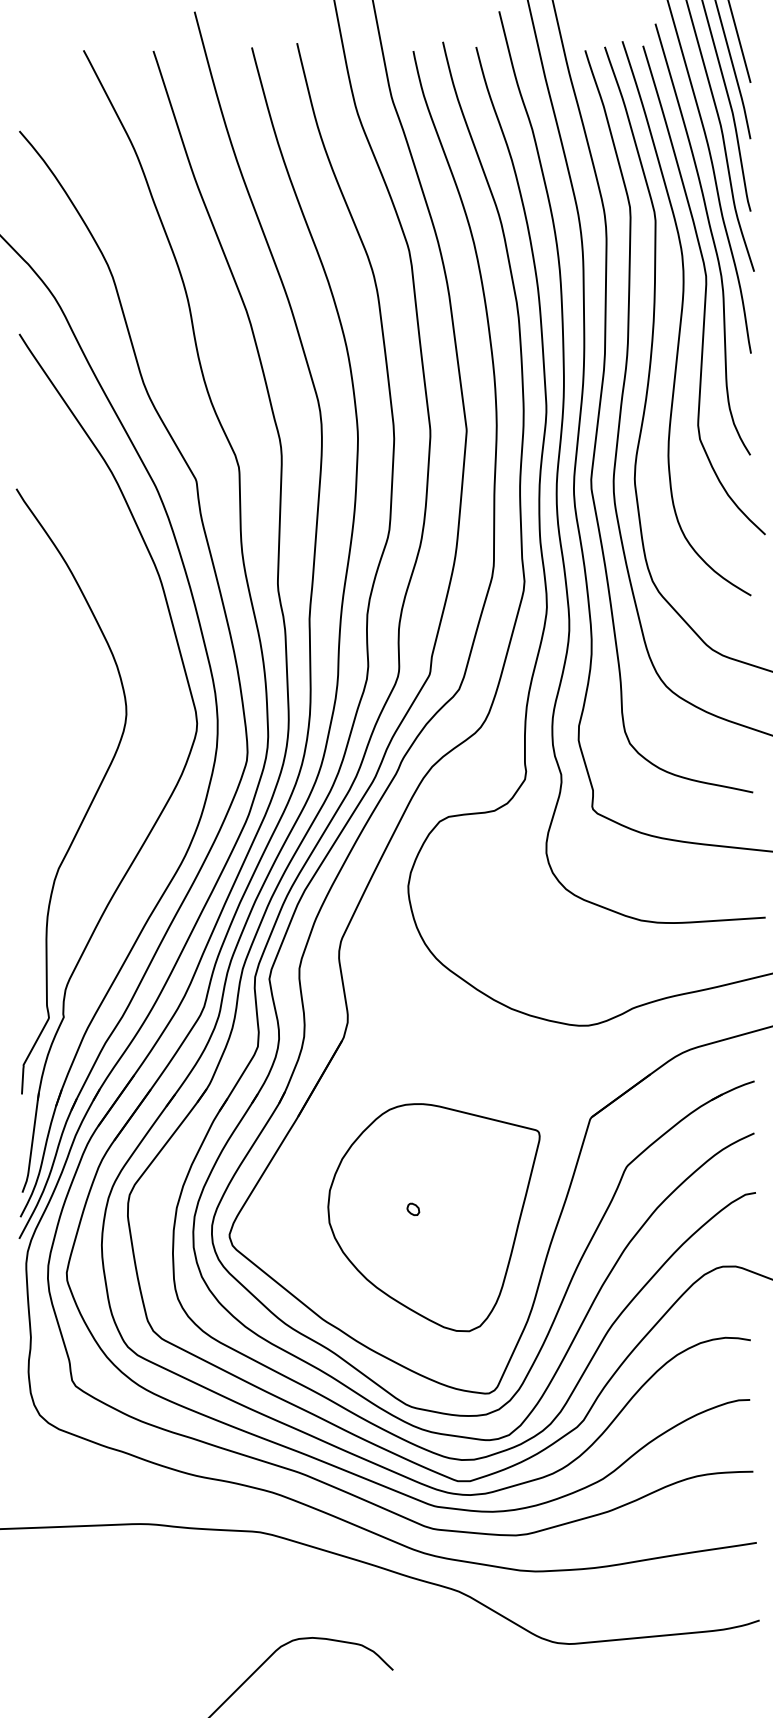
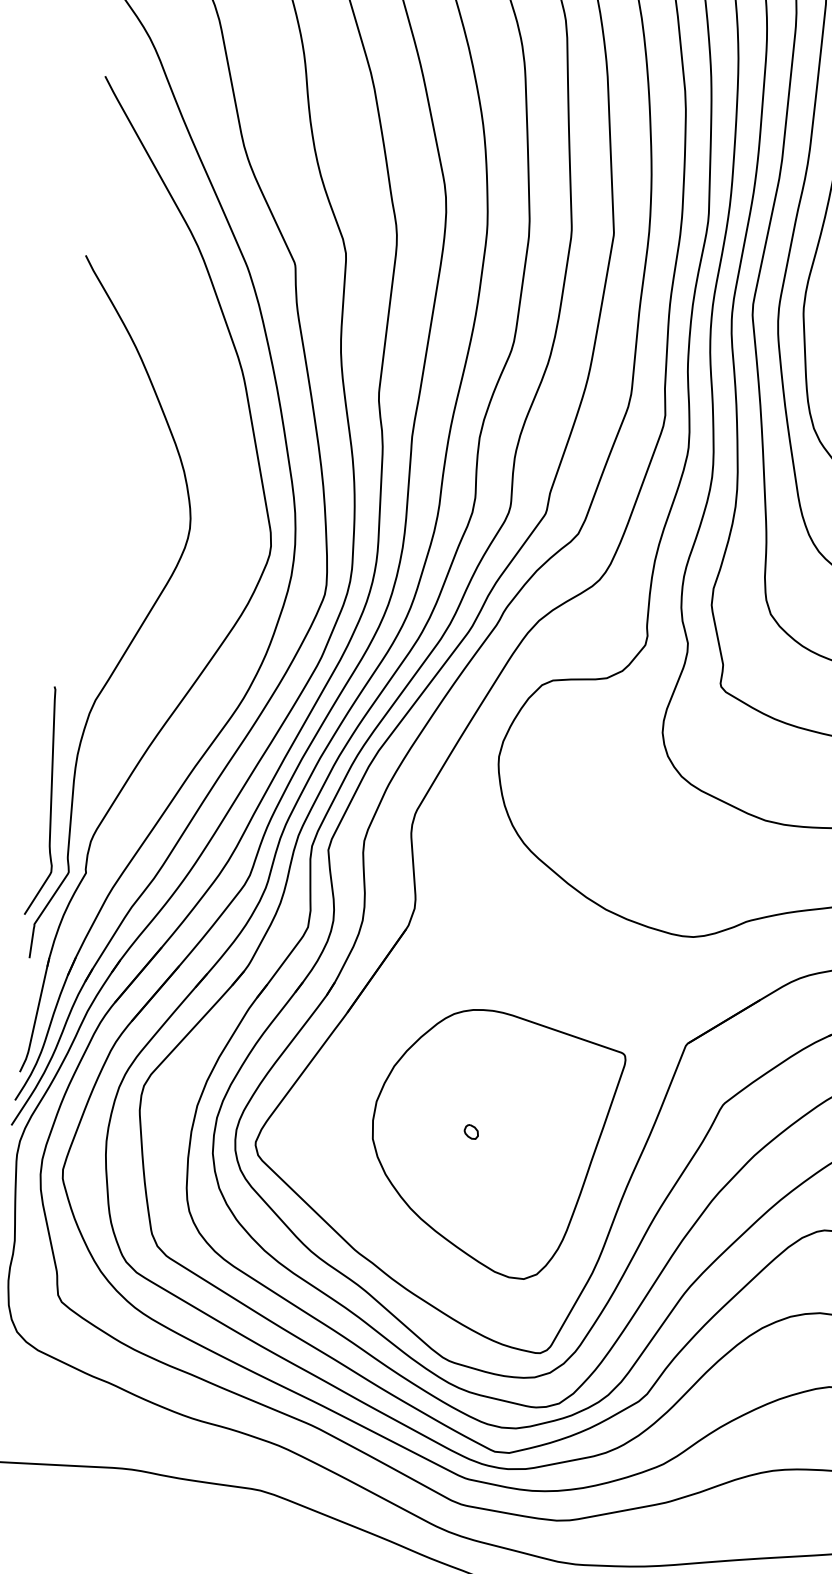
curve: (27, 958) -> (50, 801), added

